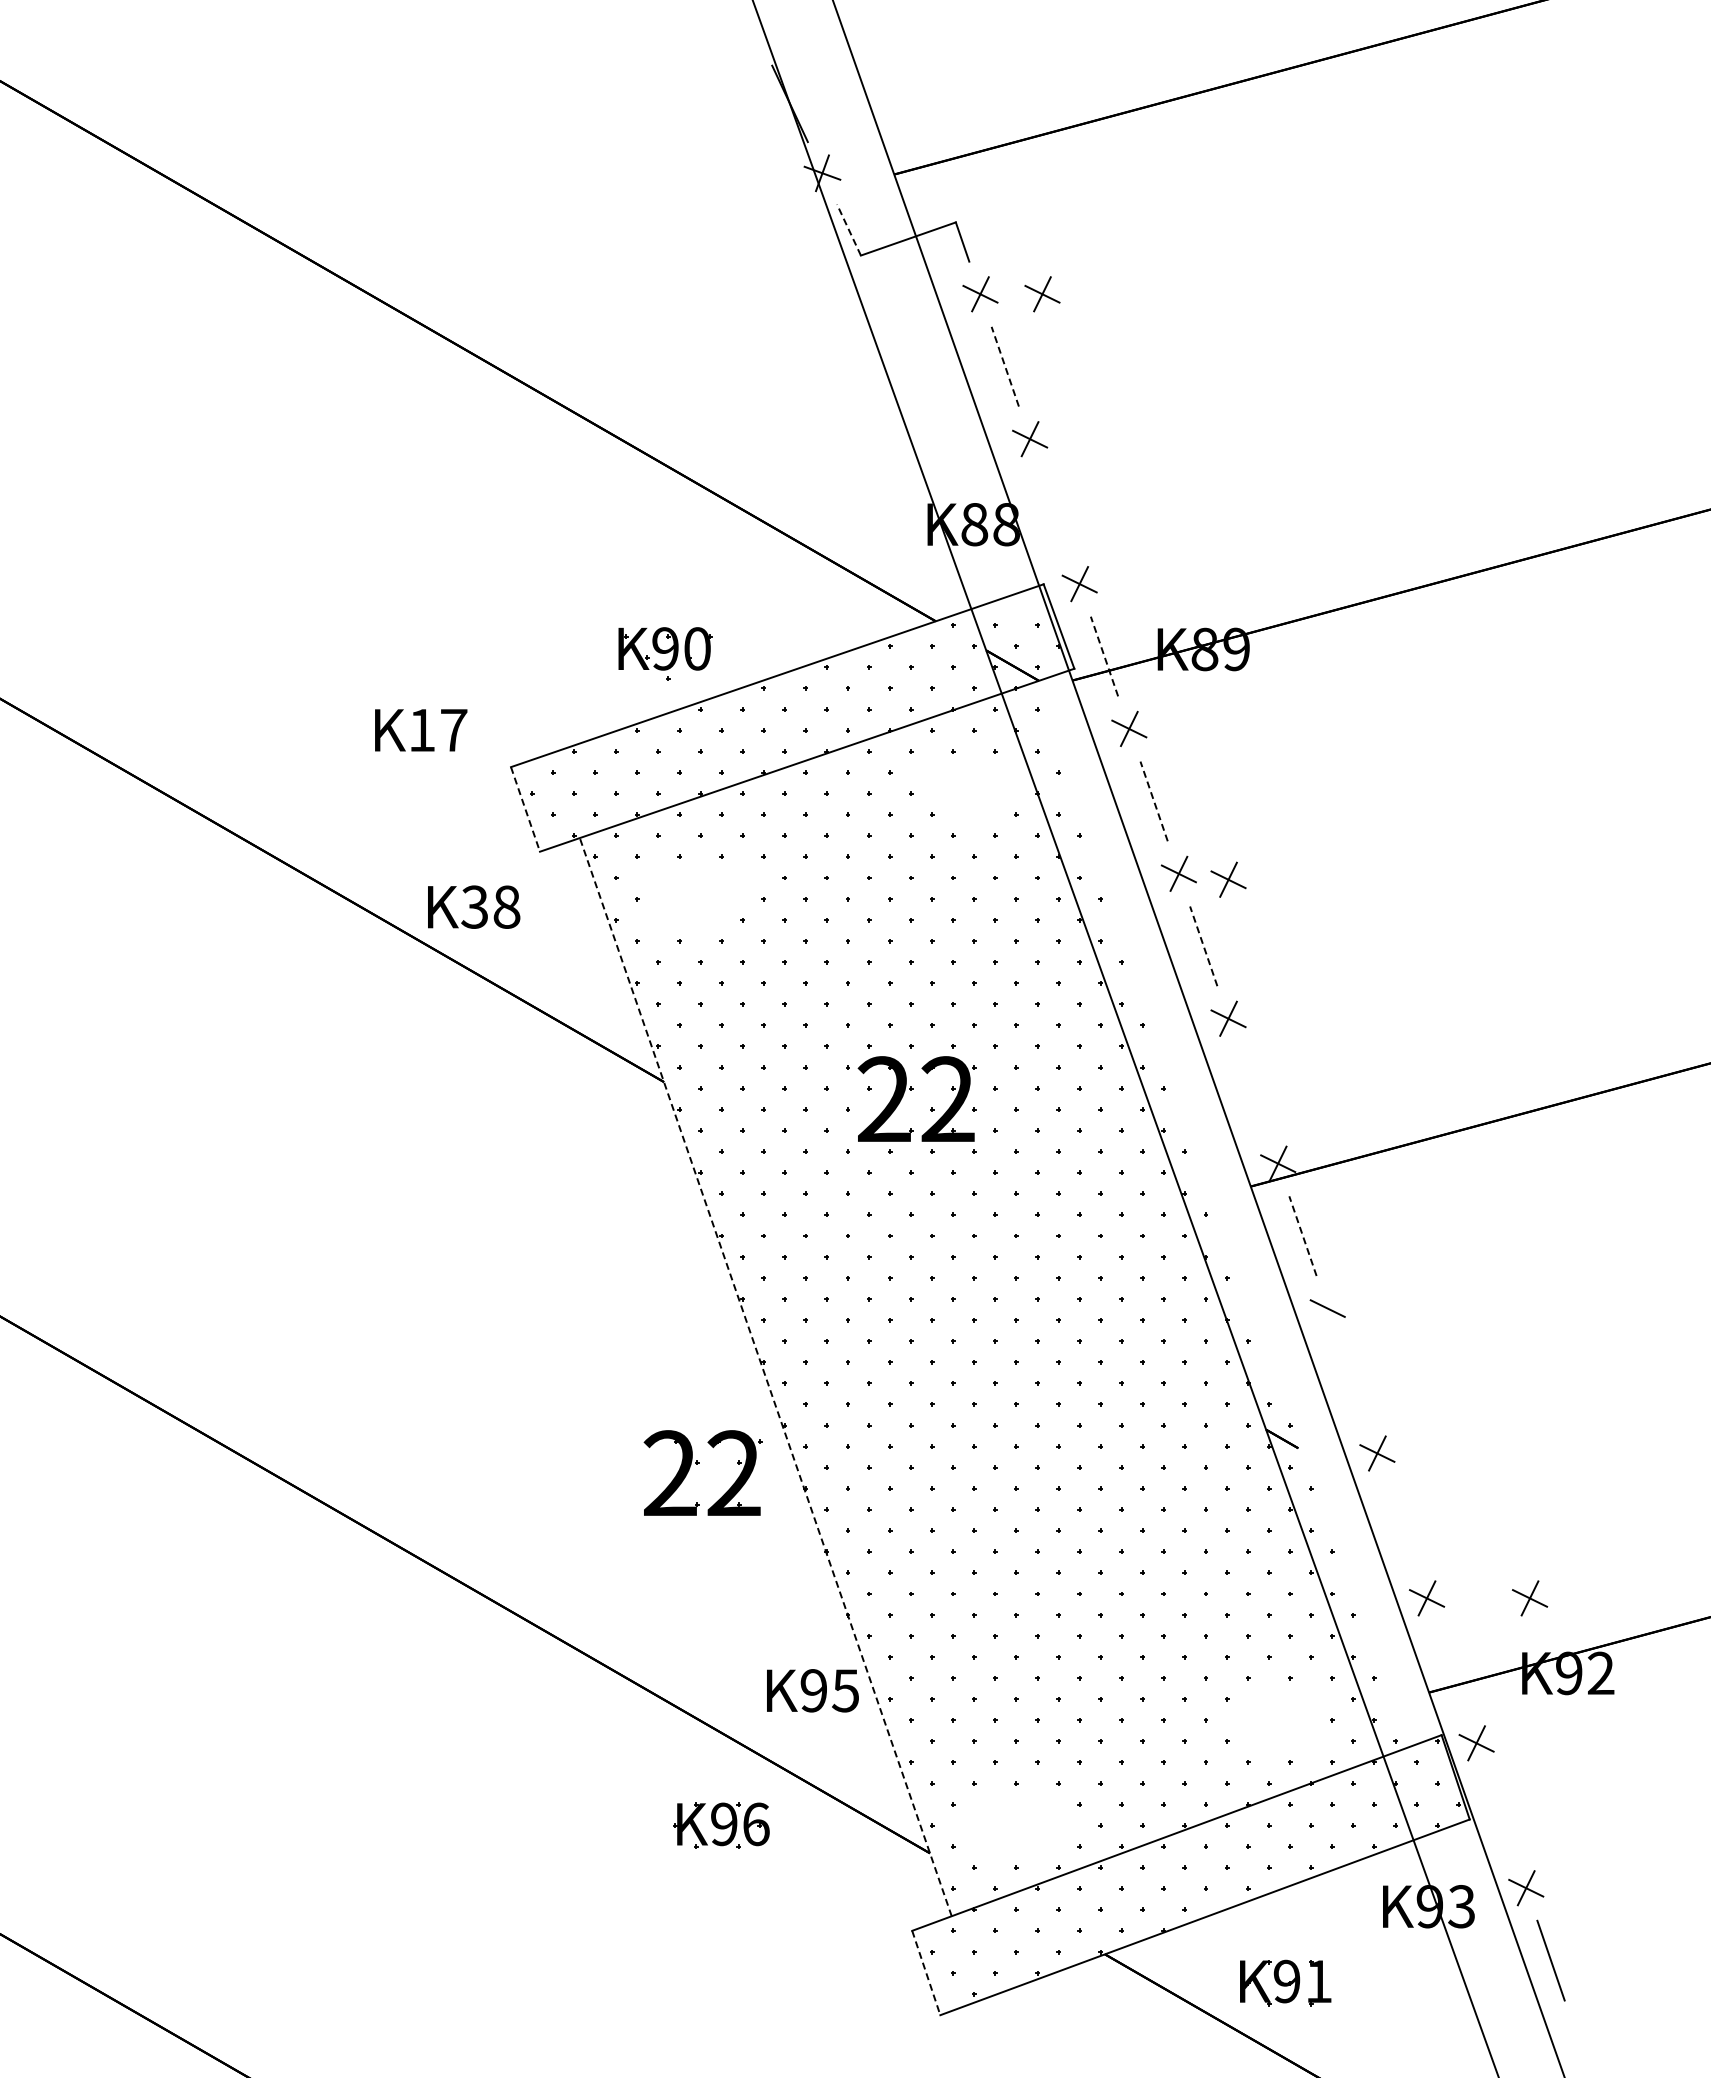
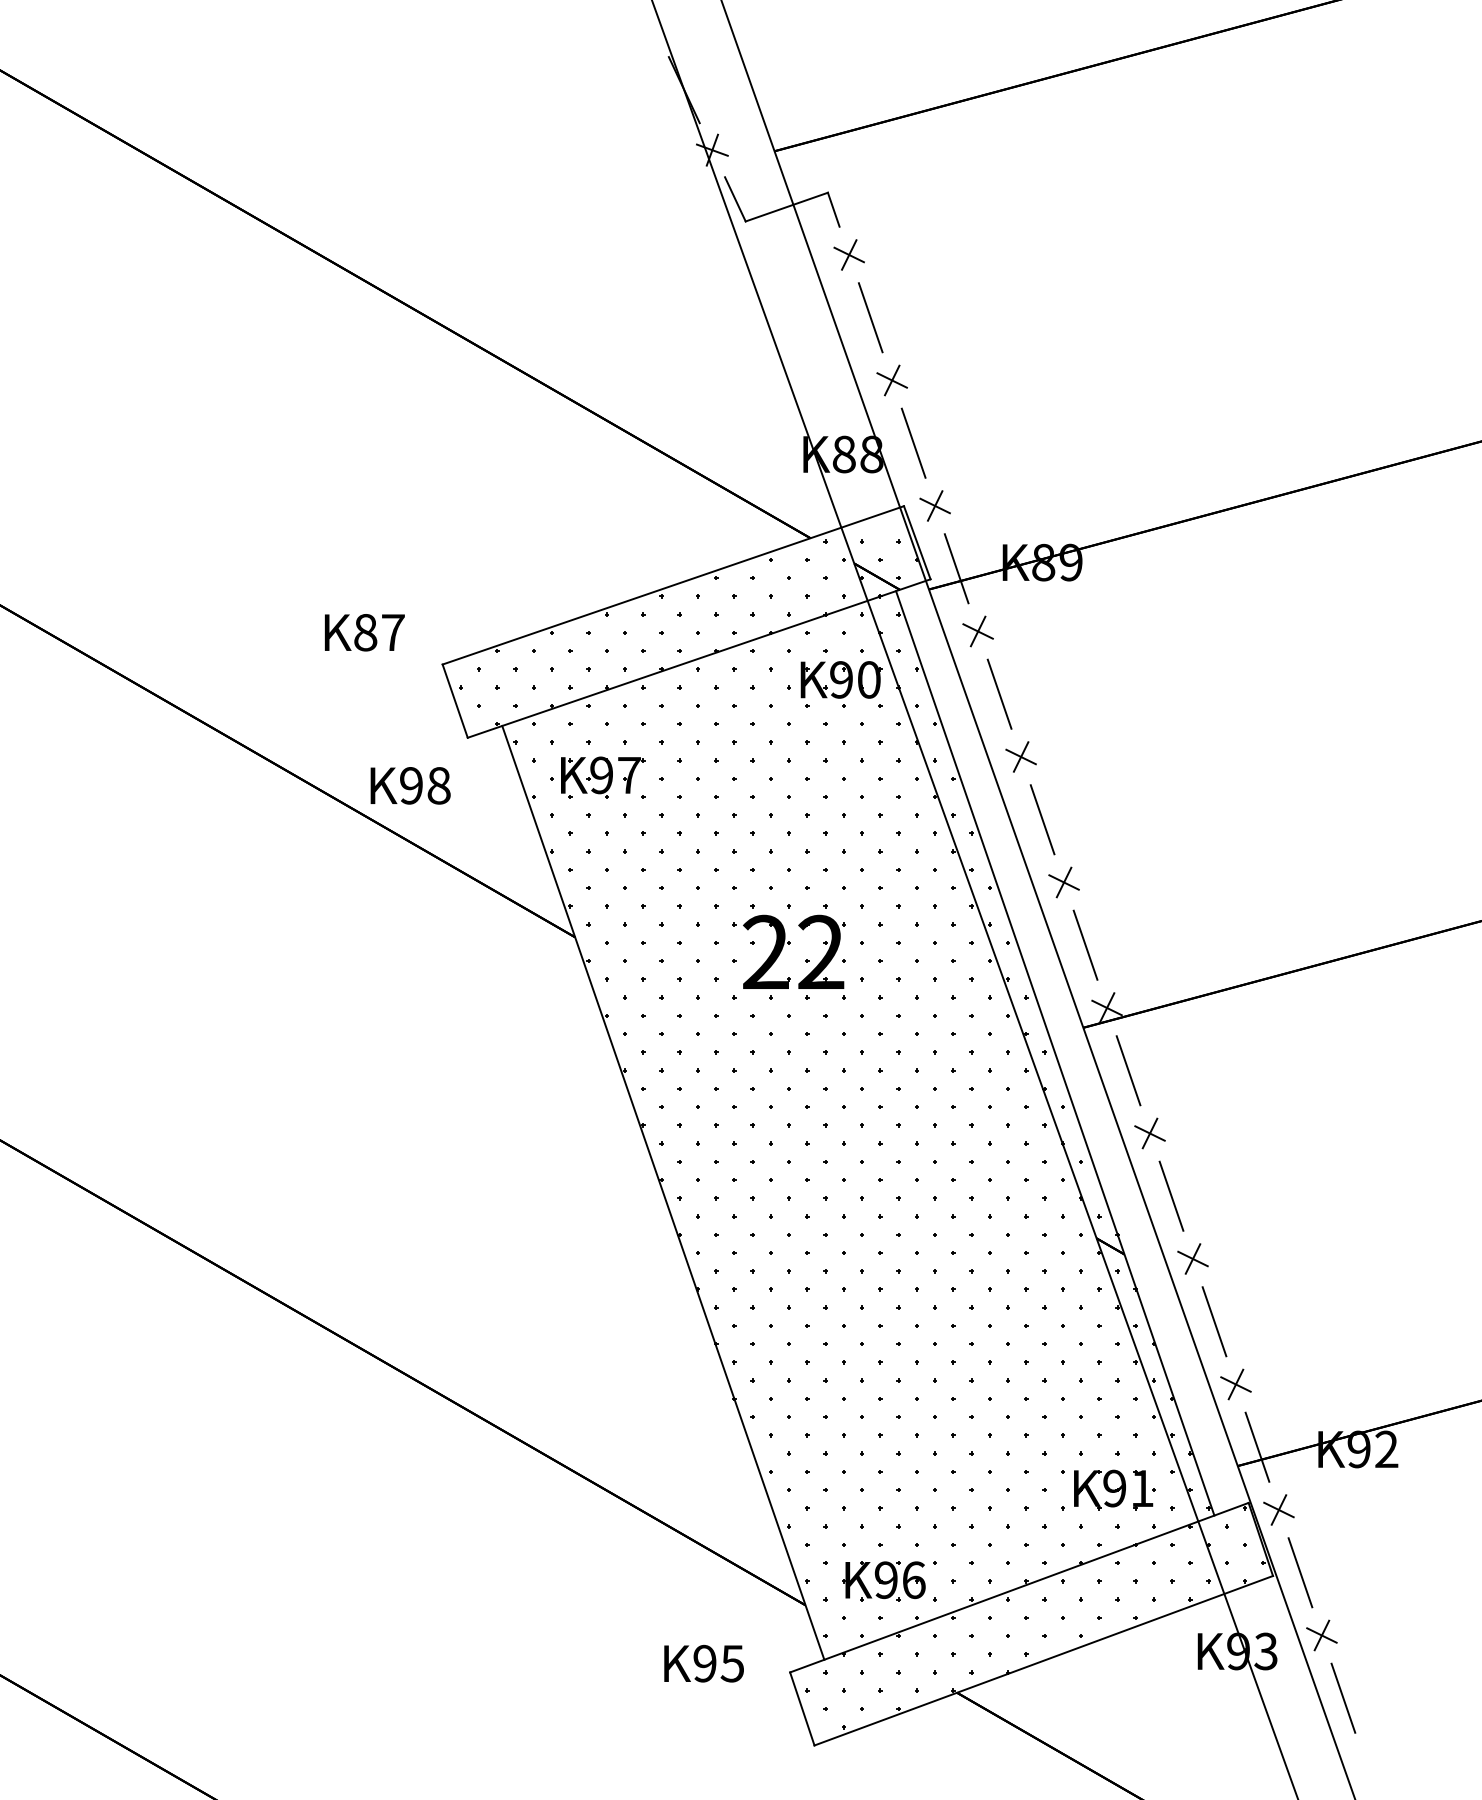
line: (848, 229) -> (734, 198), dashed -> solid
part: (1042, 294) -> (902, 255), removed
line: (1005, 366) -> (870, 317), dashed -> solid
line: (1054, 511) -> (913, 443), added
part: (665, 653) -> (841, 683), moved
line: (1104, 656) -> (956, 568), dashed -> solid
text: (422, 730) -> (365, 632), 17 -> 87
line: (1153, 800) -> (999, 693), dashed -> solid
line: (525, 809) -> (455, 701), dashed -> solid
part: (1228, 879) -> (1064, 761), removed
part: (695, 897) -> (602, 777), added
text: (474, 906) -> (411, 785), 38 -> 98
line: (1203, 945) -> (1042, 819), dashed -> solid
line: (1253, 1091) -> (1085, 945), added
line: (1218, 1215) -> (1055, 1052), added
line: (1302, 1235) -> (1128, 1070), dashed -> solid
line: (1327, 1308) -> (1149, 1133), added
line: (765, 1376) -> (663, 1192), dashed -> solid
line: (1352, 1380) -> (1171, 1195), added
part: (697, 1464) -> (604, 1268), removed
line: (1401, 1525) -> (1213, 1321), added
part: (1530, 1598) -> (1325, 1384), removed
line: (1451, 1670) -> (1257, 1446), added
text: (812, 1690) -> (703, 1663), moved
line: (1501, 1815) -> (1300, 1572), added
part: (721, 1825) -> (883, 1581), moved
line: (926, 1973) -> (802, 1709), dashed -> solid
part: (1285, 1982) -> (1113, 1489), moved

